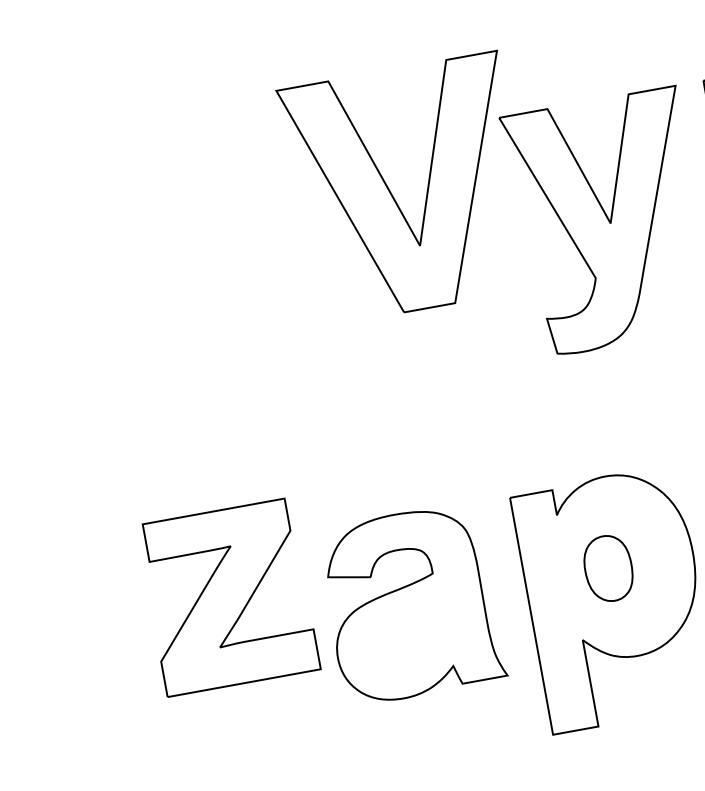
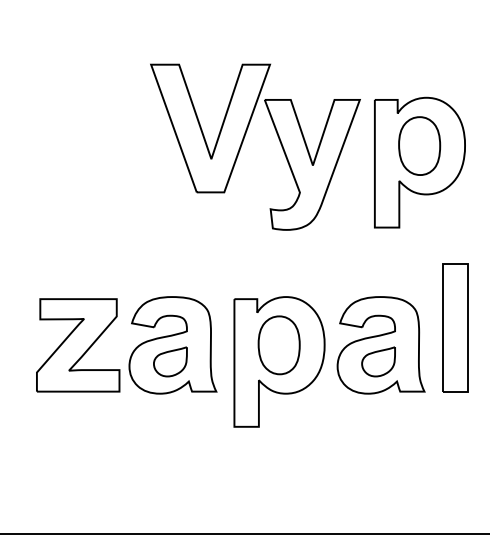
part: (607, 568) -> (278, 345), size x1.67
part: (229, 597) -> (78, 345), moved
part: (412, 635) -> (170, 361), added

